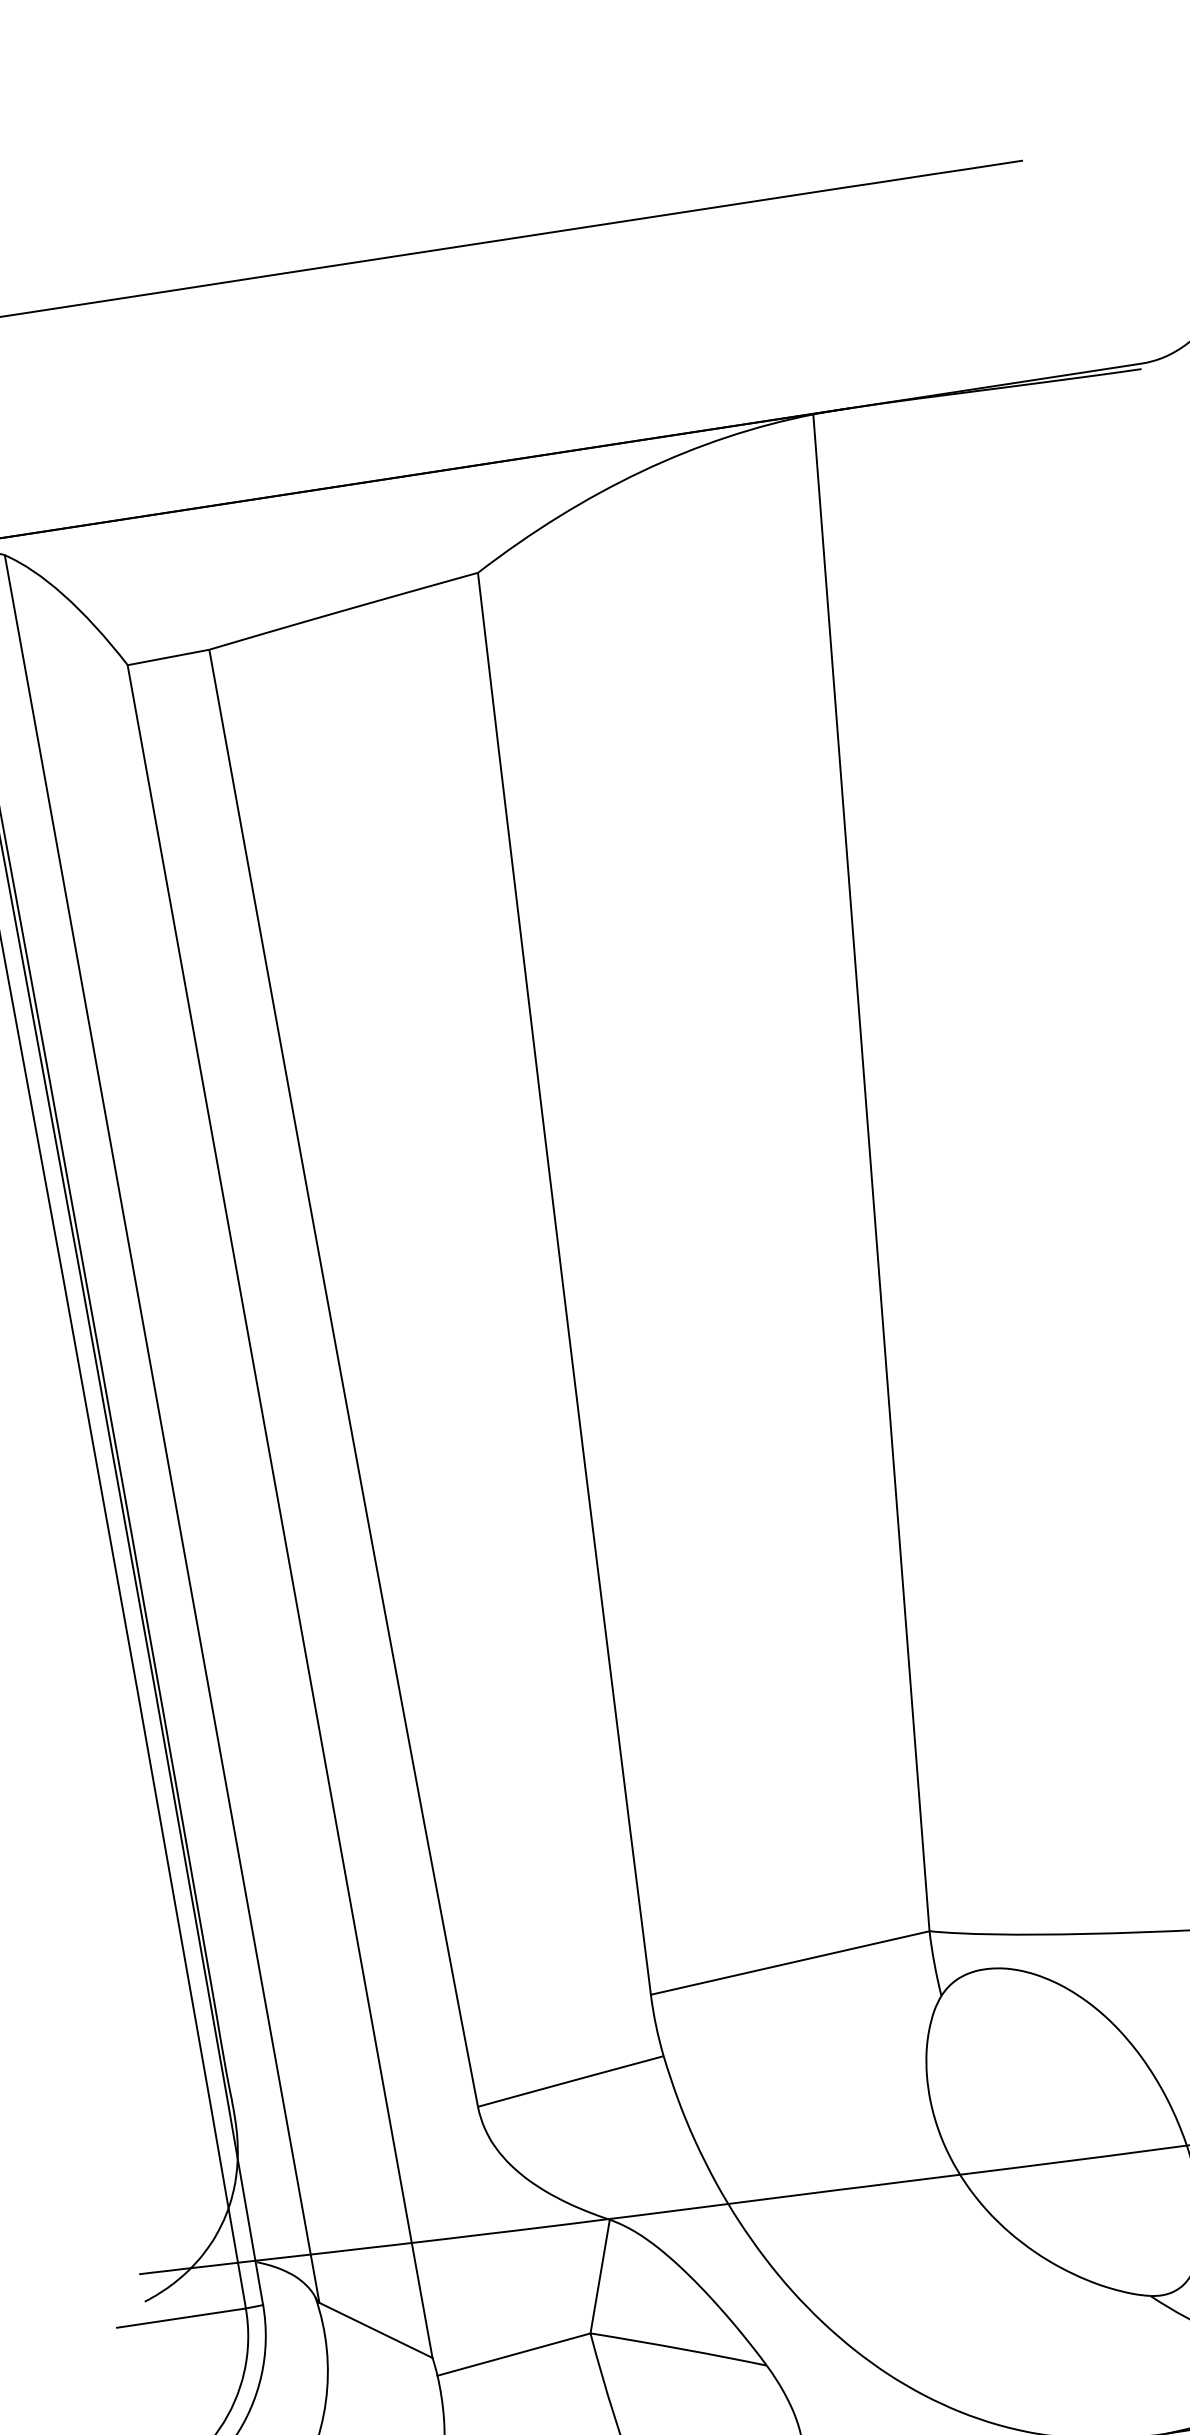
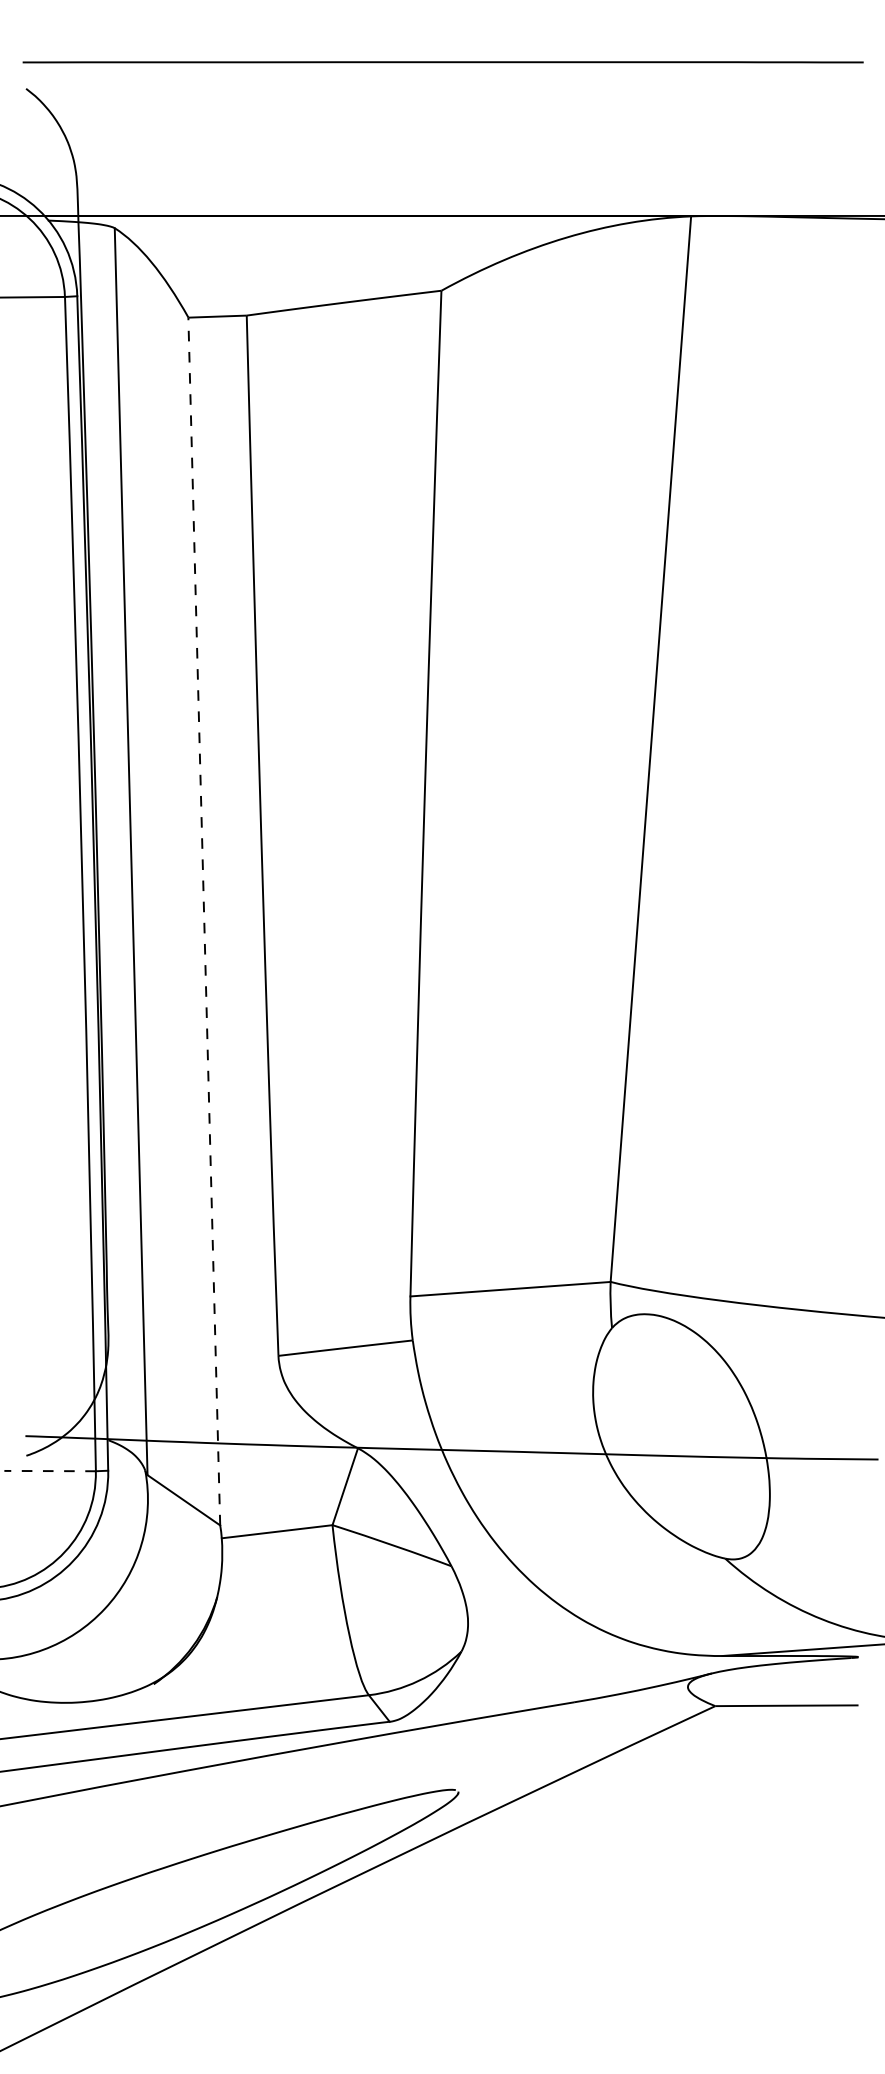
line: (280, 1511) -> (204, 921), solid -> dashed
line: (182, 2318) -> (50, 1471), solid -> dashed

